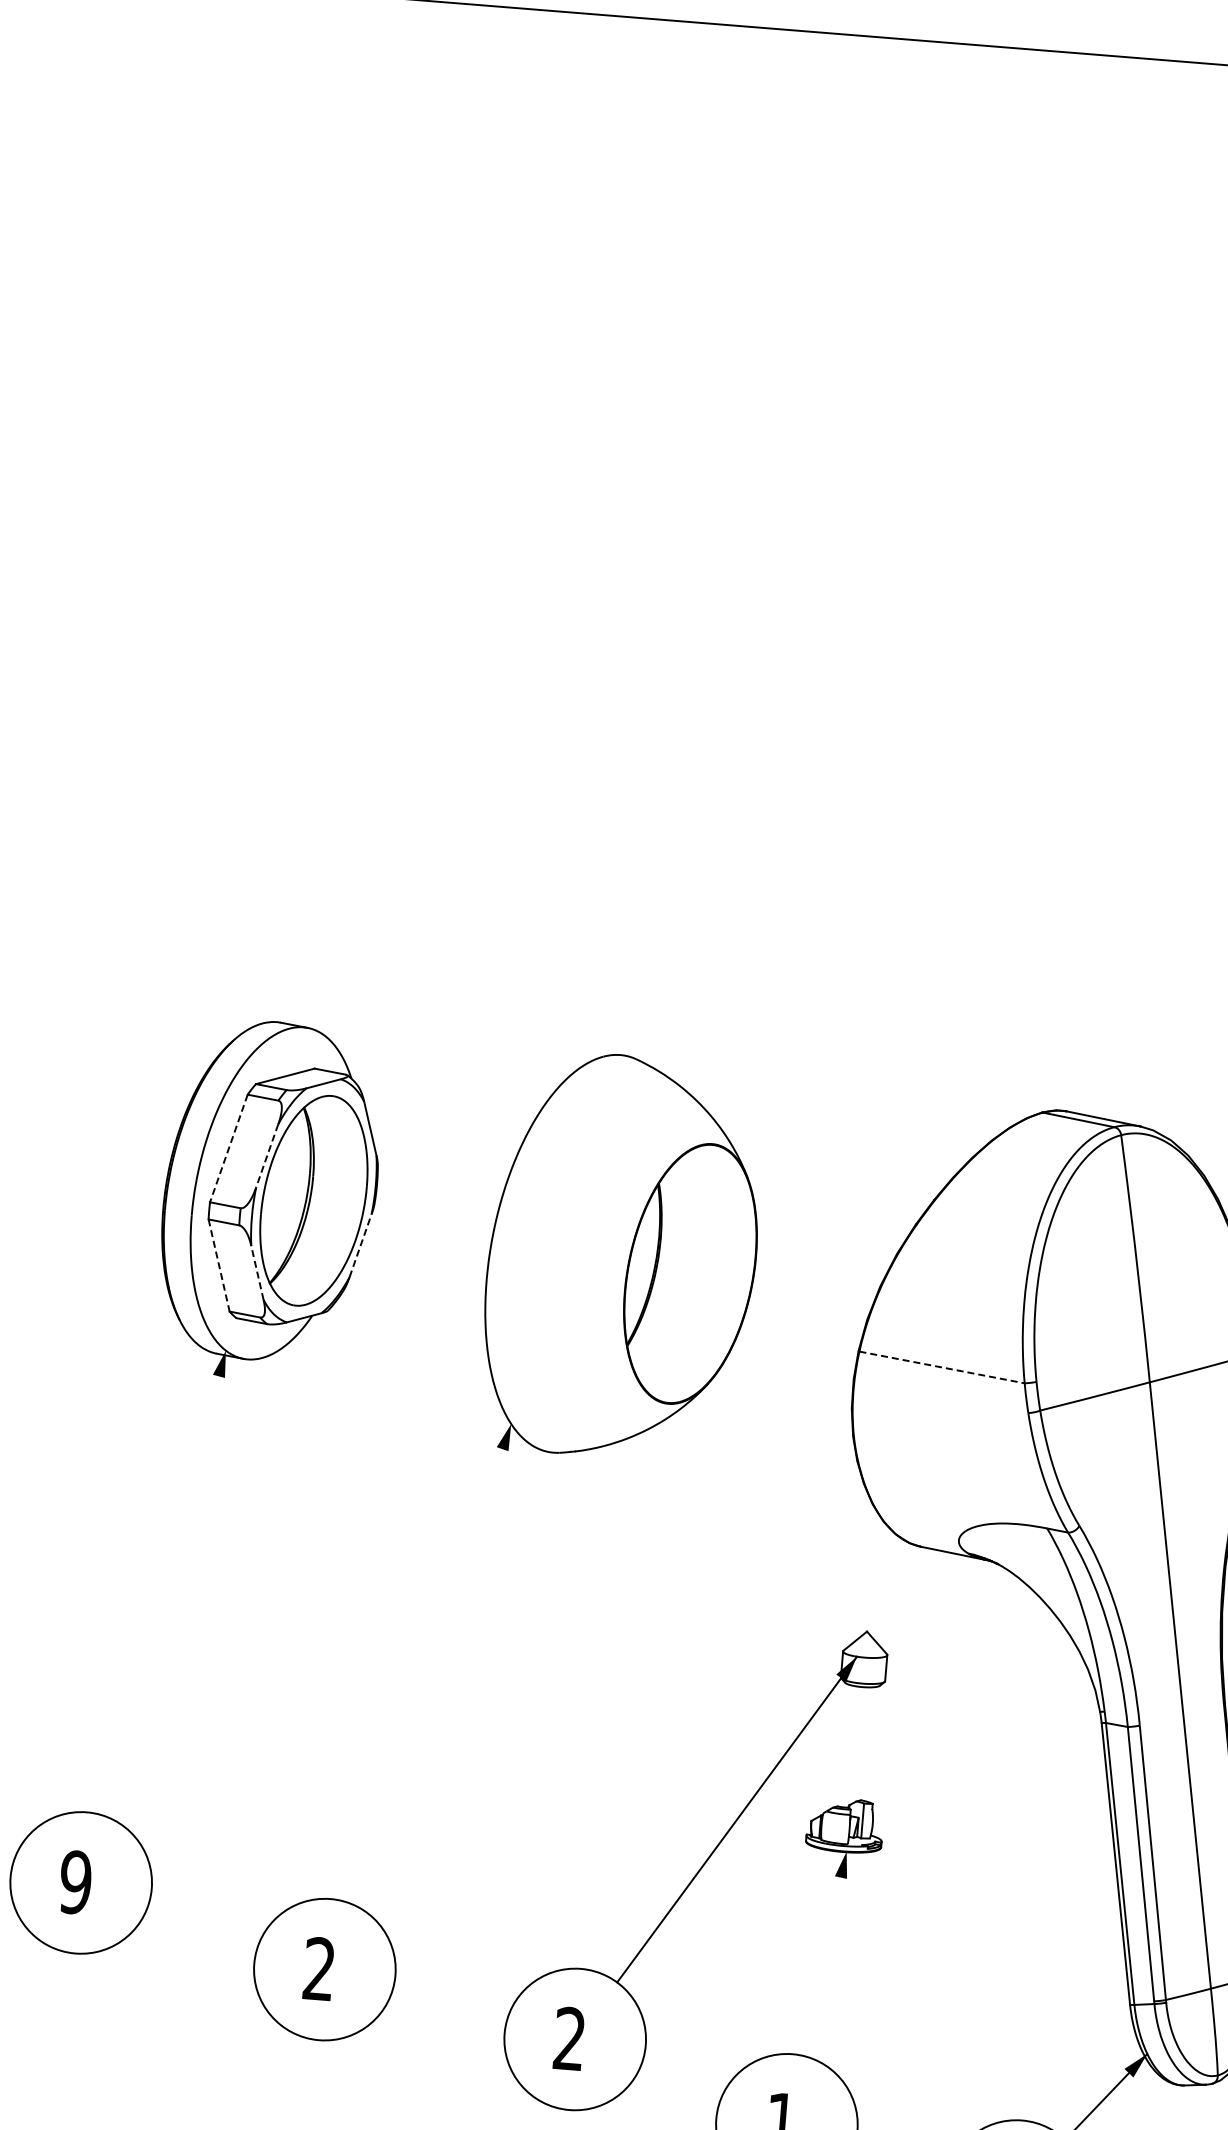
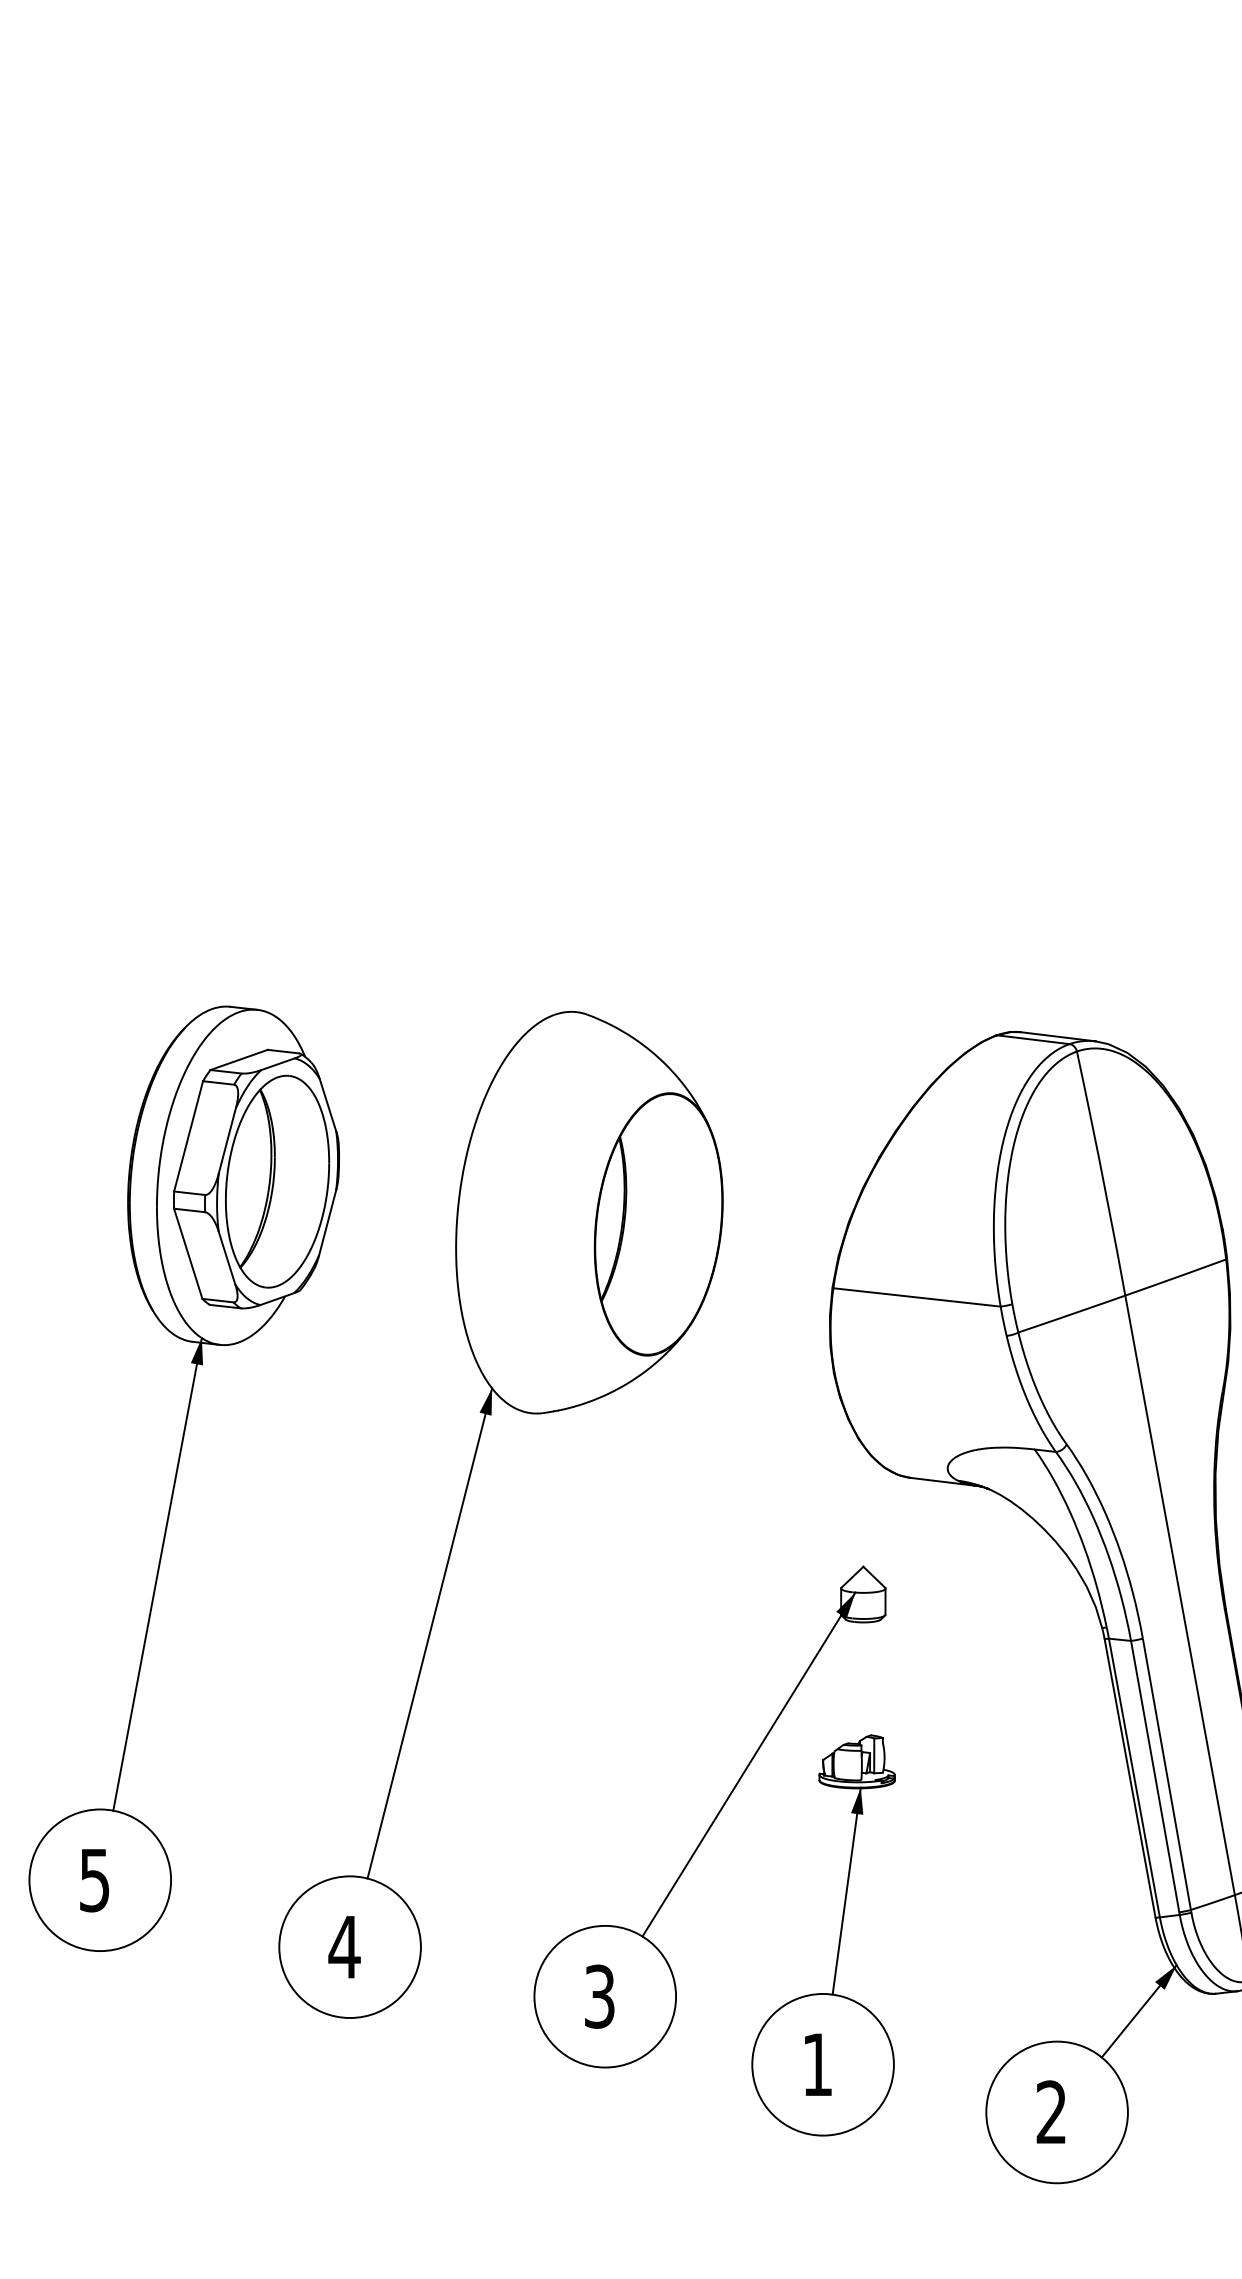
line: (228, 1148) -> (188, 1136), dashed -> solid
line: (267, 1156) -> (227, 1141), dashed -> solid
line: (360, 1245) -> (327, 1222), dashed -> solid
line: (219, 1266) -> (188, 1254), dashed -> solid
line: (257, 1273) -> (227, 1258), dashed -> solid
line: (942, 1367) -> (917, 1297), dashed -> solid
line: (162, 1582) -> (157, 1574), added
line: (429, 1663) -> (429, 1633), added
text: (75, 1882) -> (94, 1880), 9 -> 5
line: (824, 1952) -> (846, 1890), added
text: (319, 1968) -> (344, 1946), 2 -> 4
text: (569, 2038) -> (599, 1996), 2 -> 3

